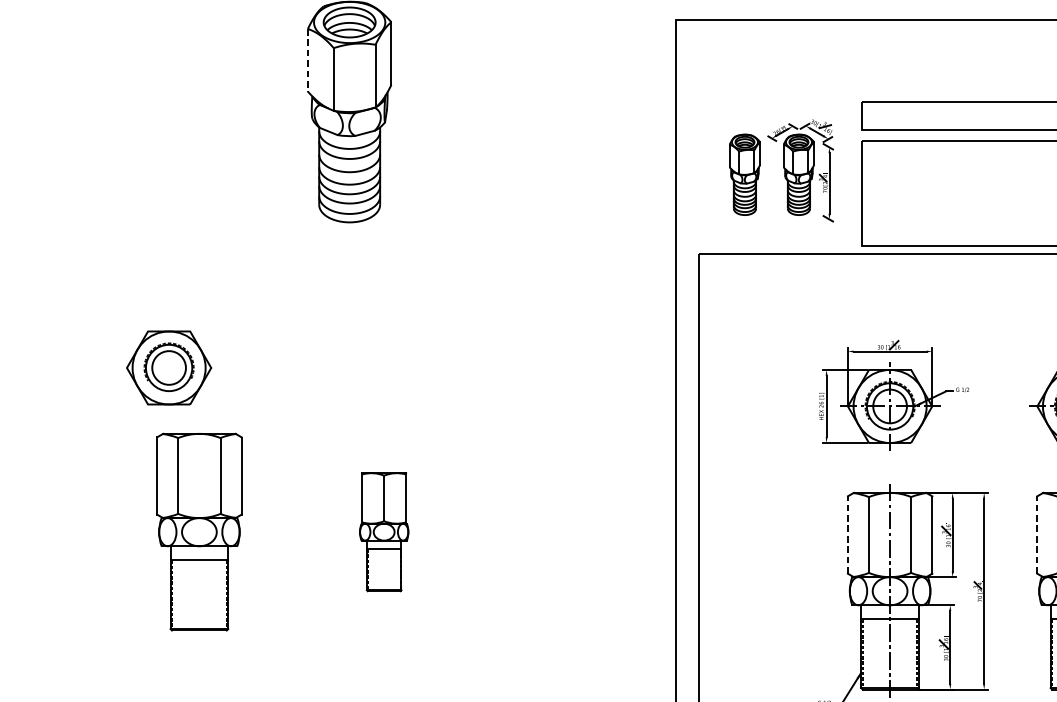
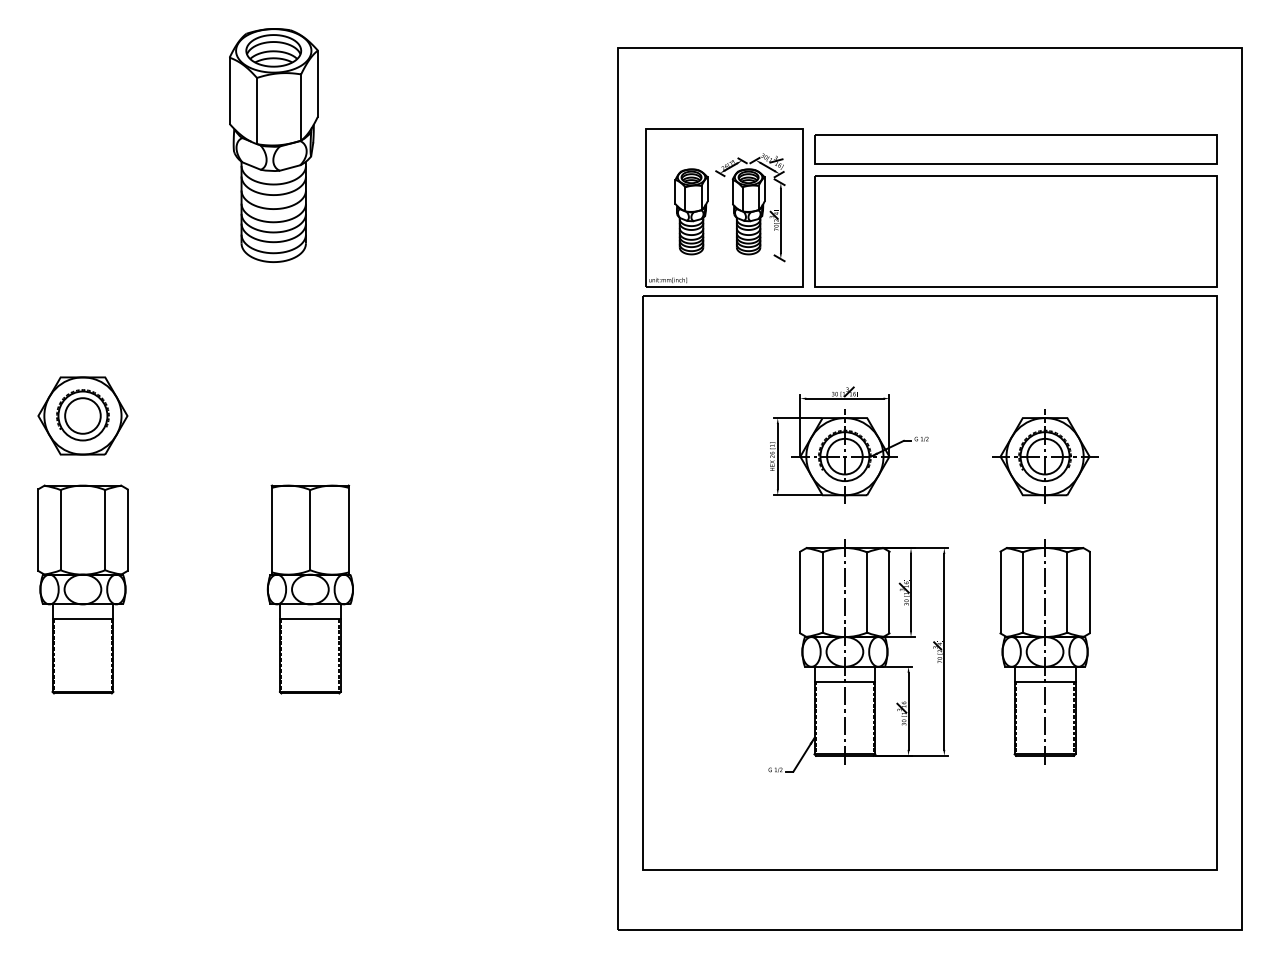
line: (307, 60) -> (229, 91), dashed -> solid
part: (776, 170) -> (724, 207), added
part: (198, 532) -> (82, 589), moved
part: (383, 532) -> (309, 589), size x1.67
line: (848, 534) -> (800, 592), dashed -> solid
line: (1037, 534) -> (1000, 592), dashed -> solid

